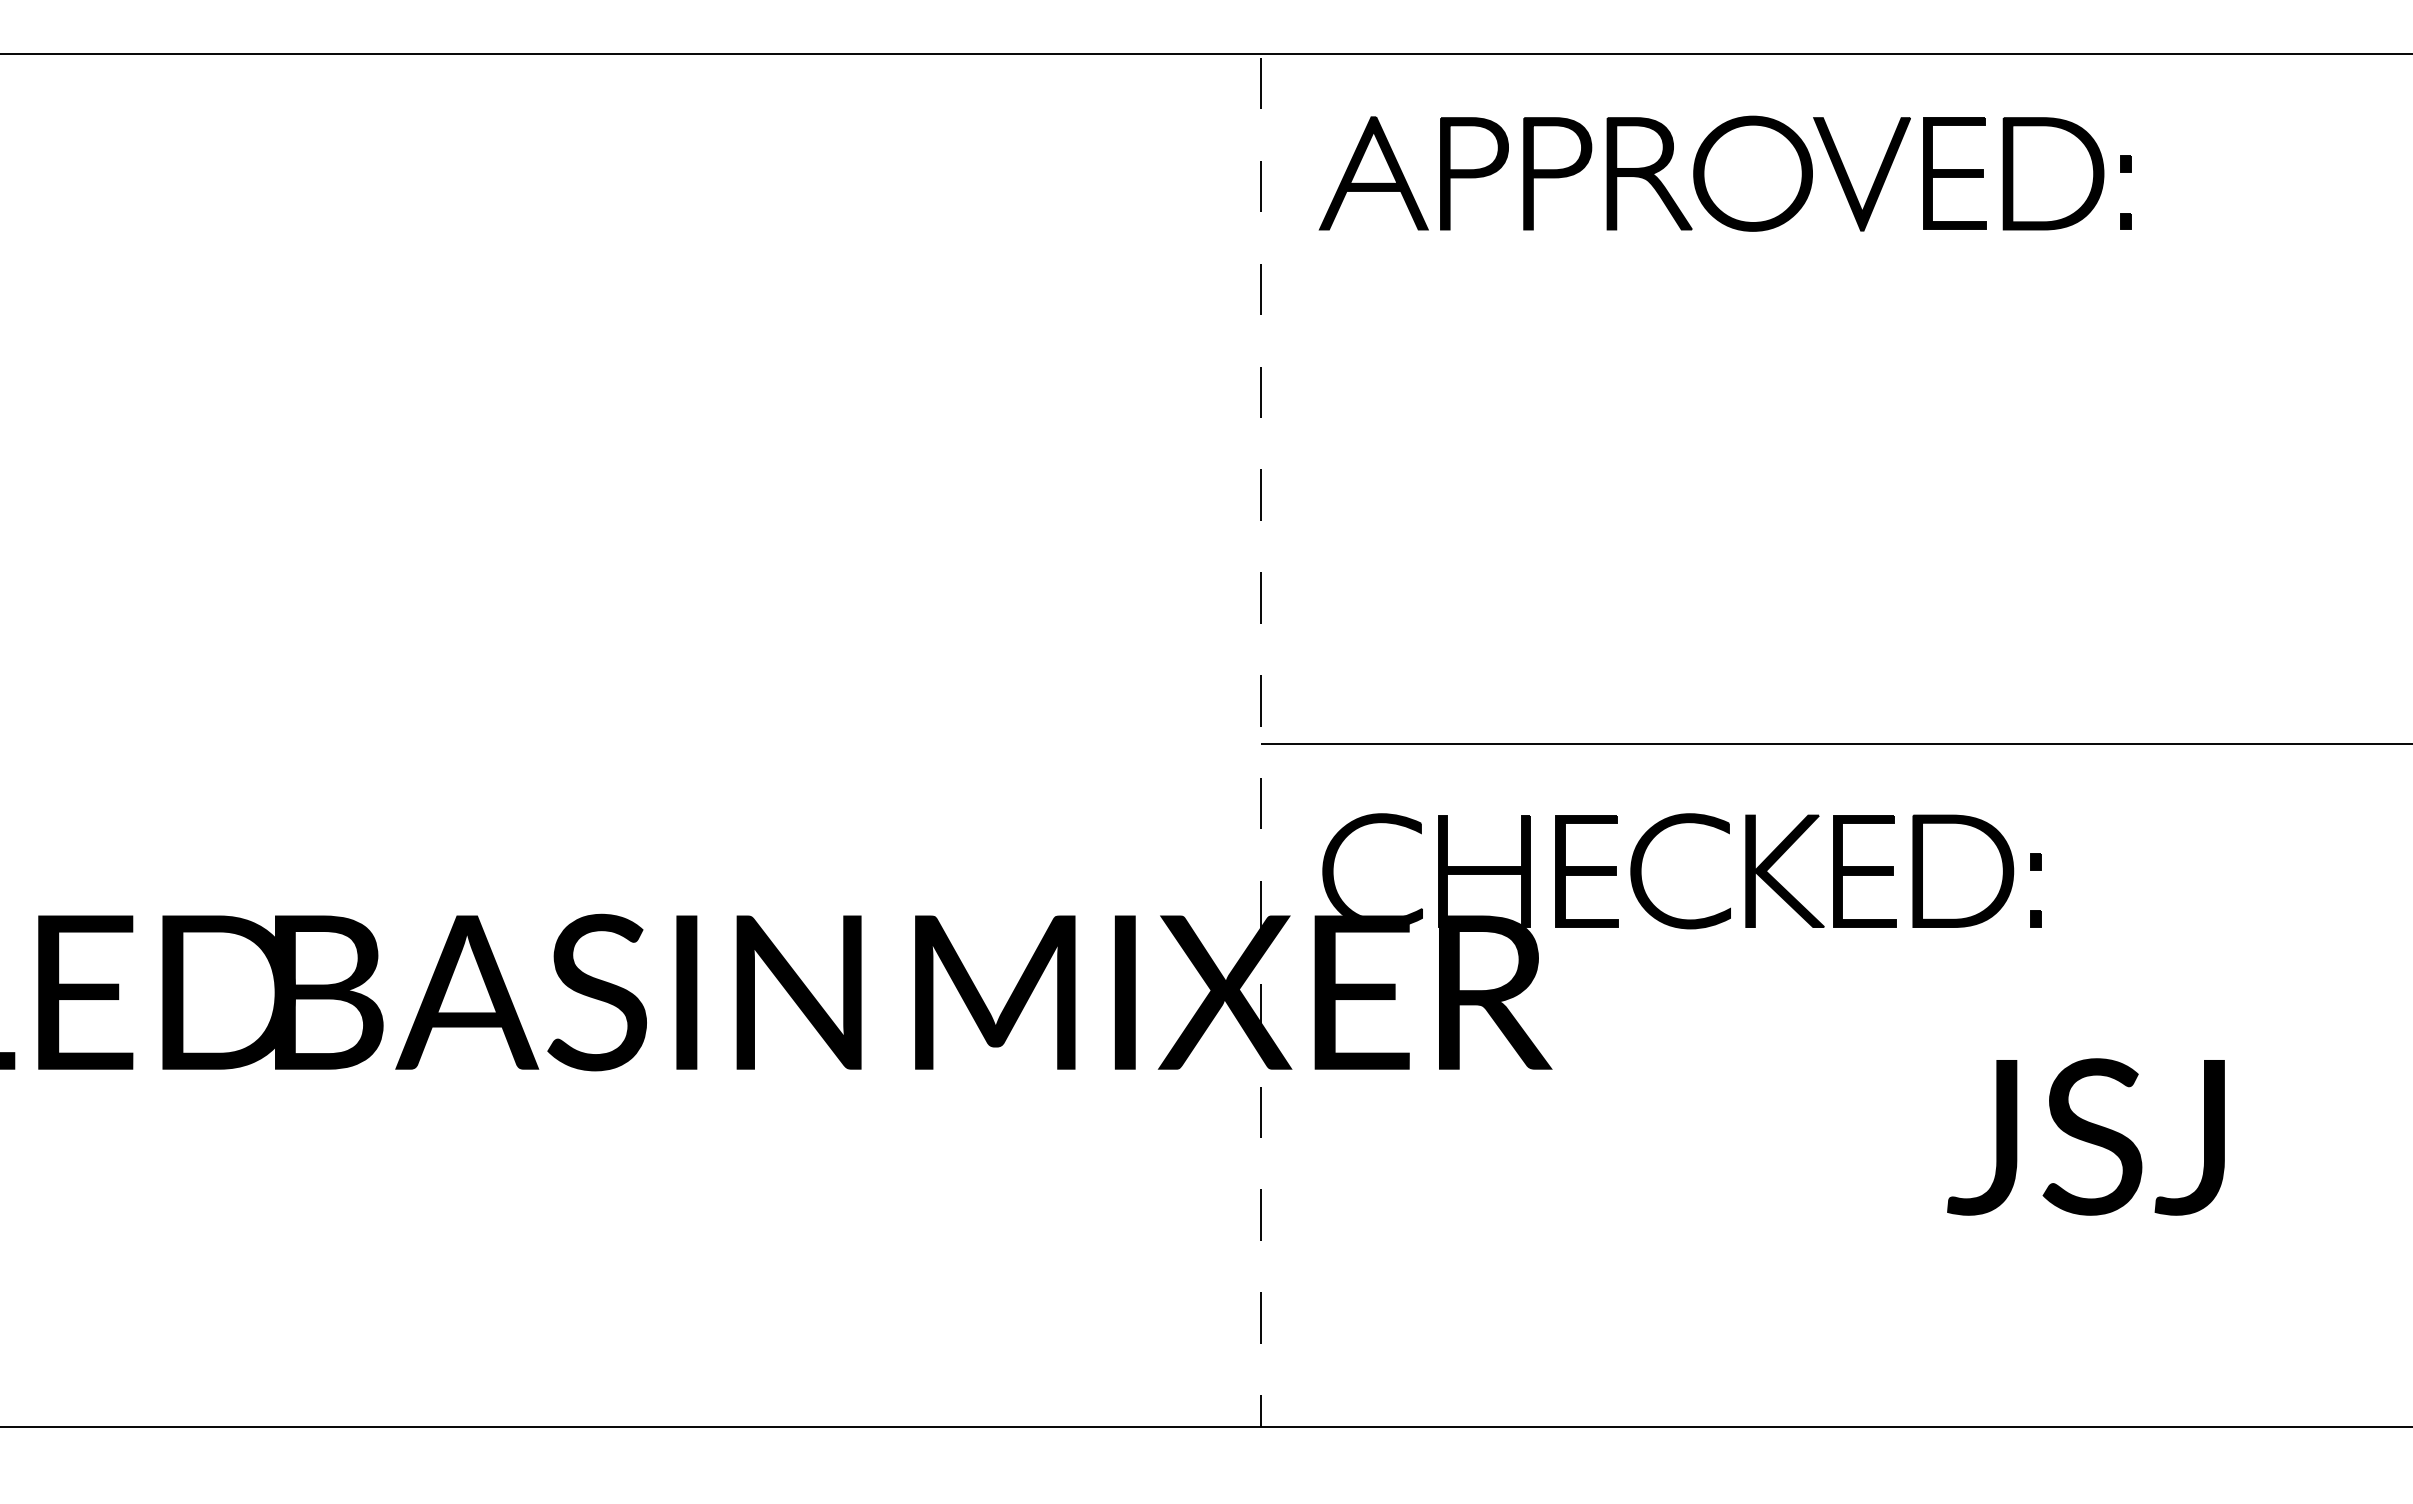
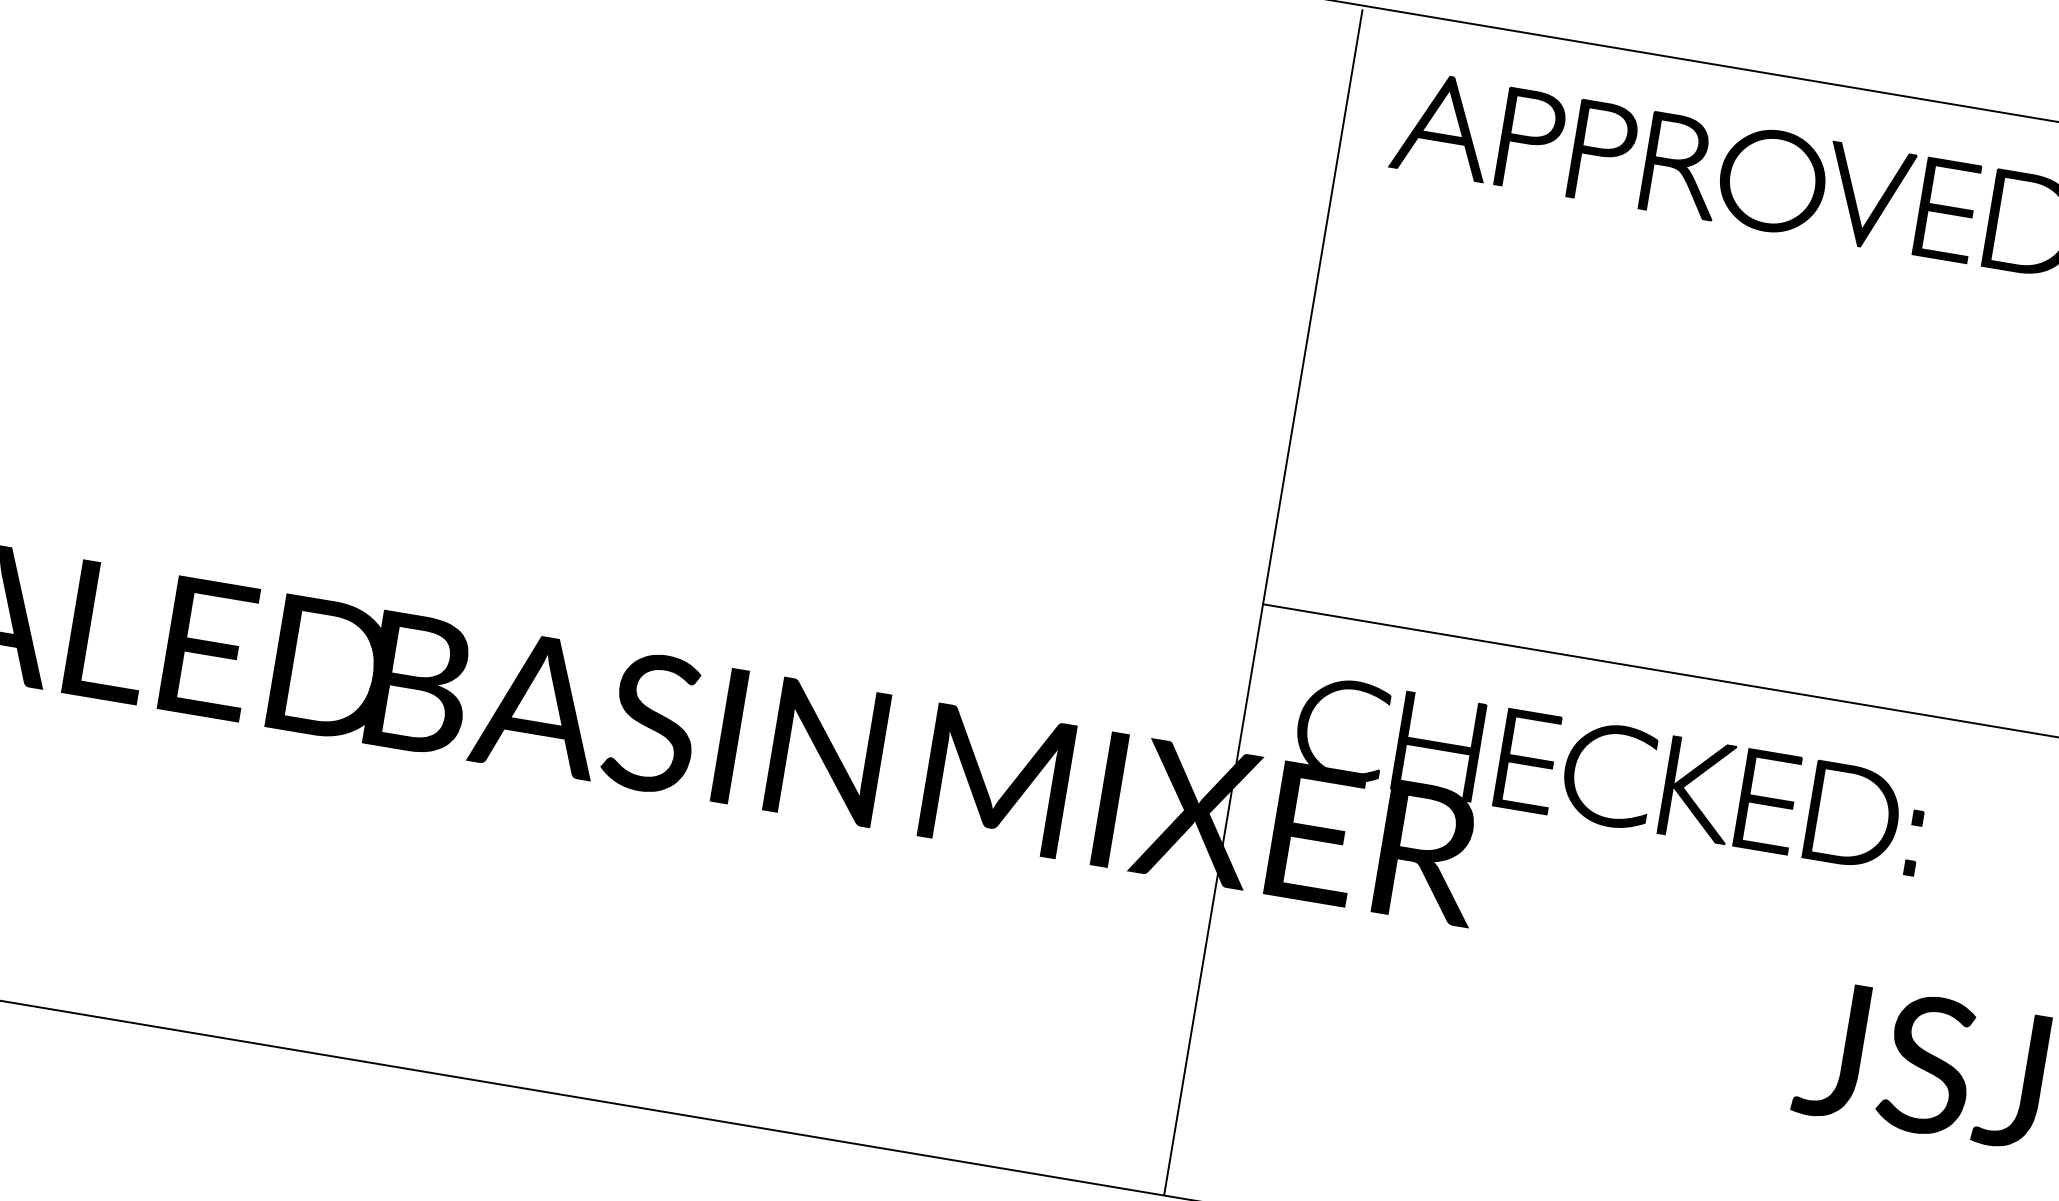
line: (1260, 742) -> (1263, 602), dashed -> solid

